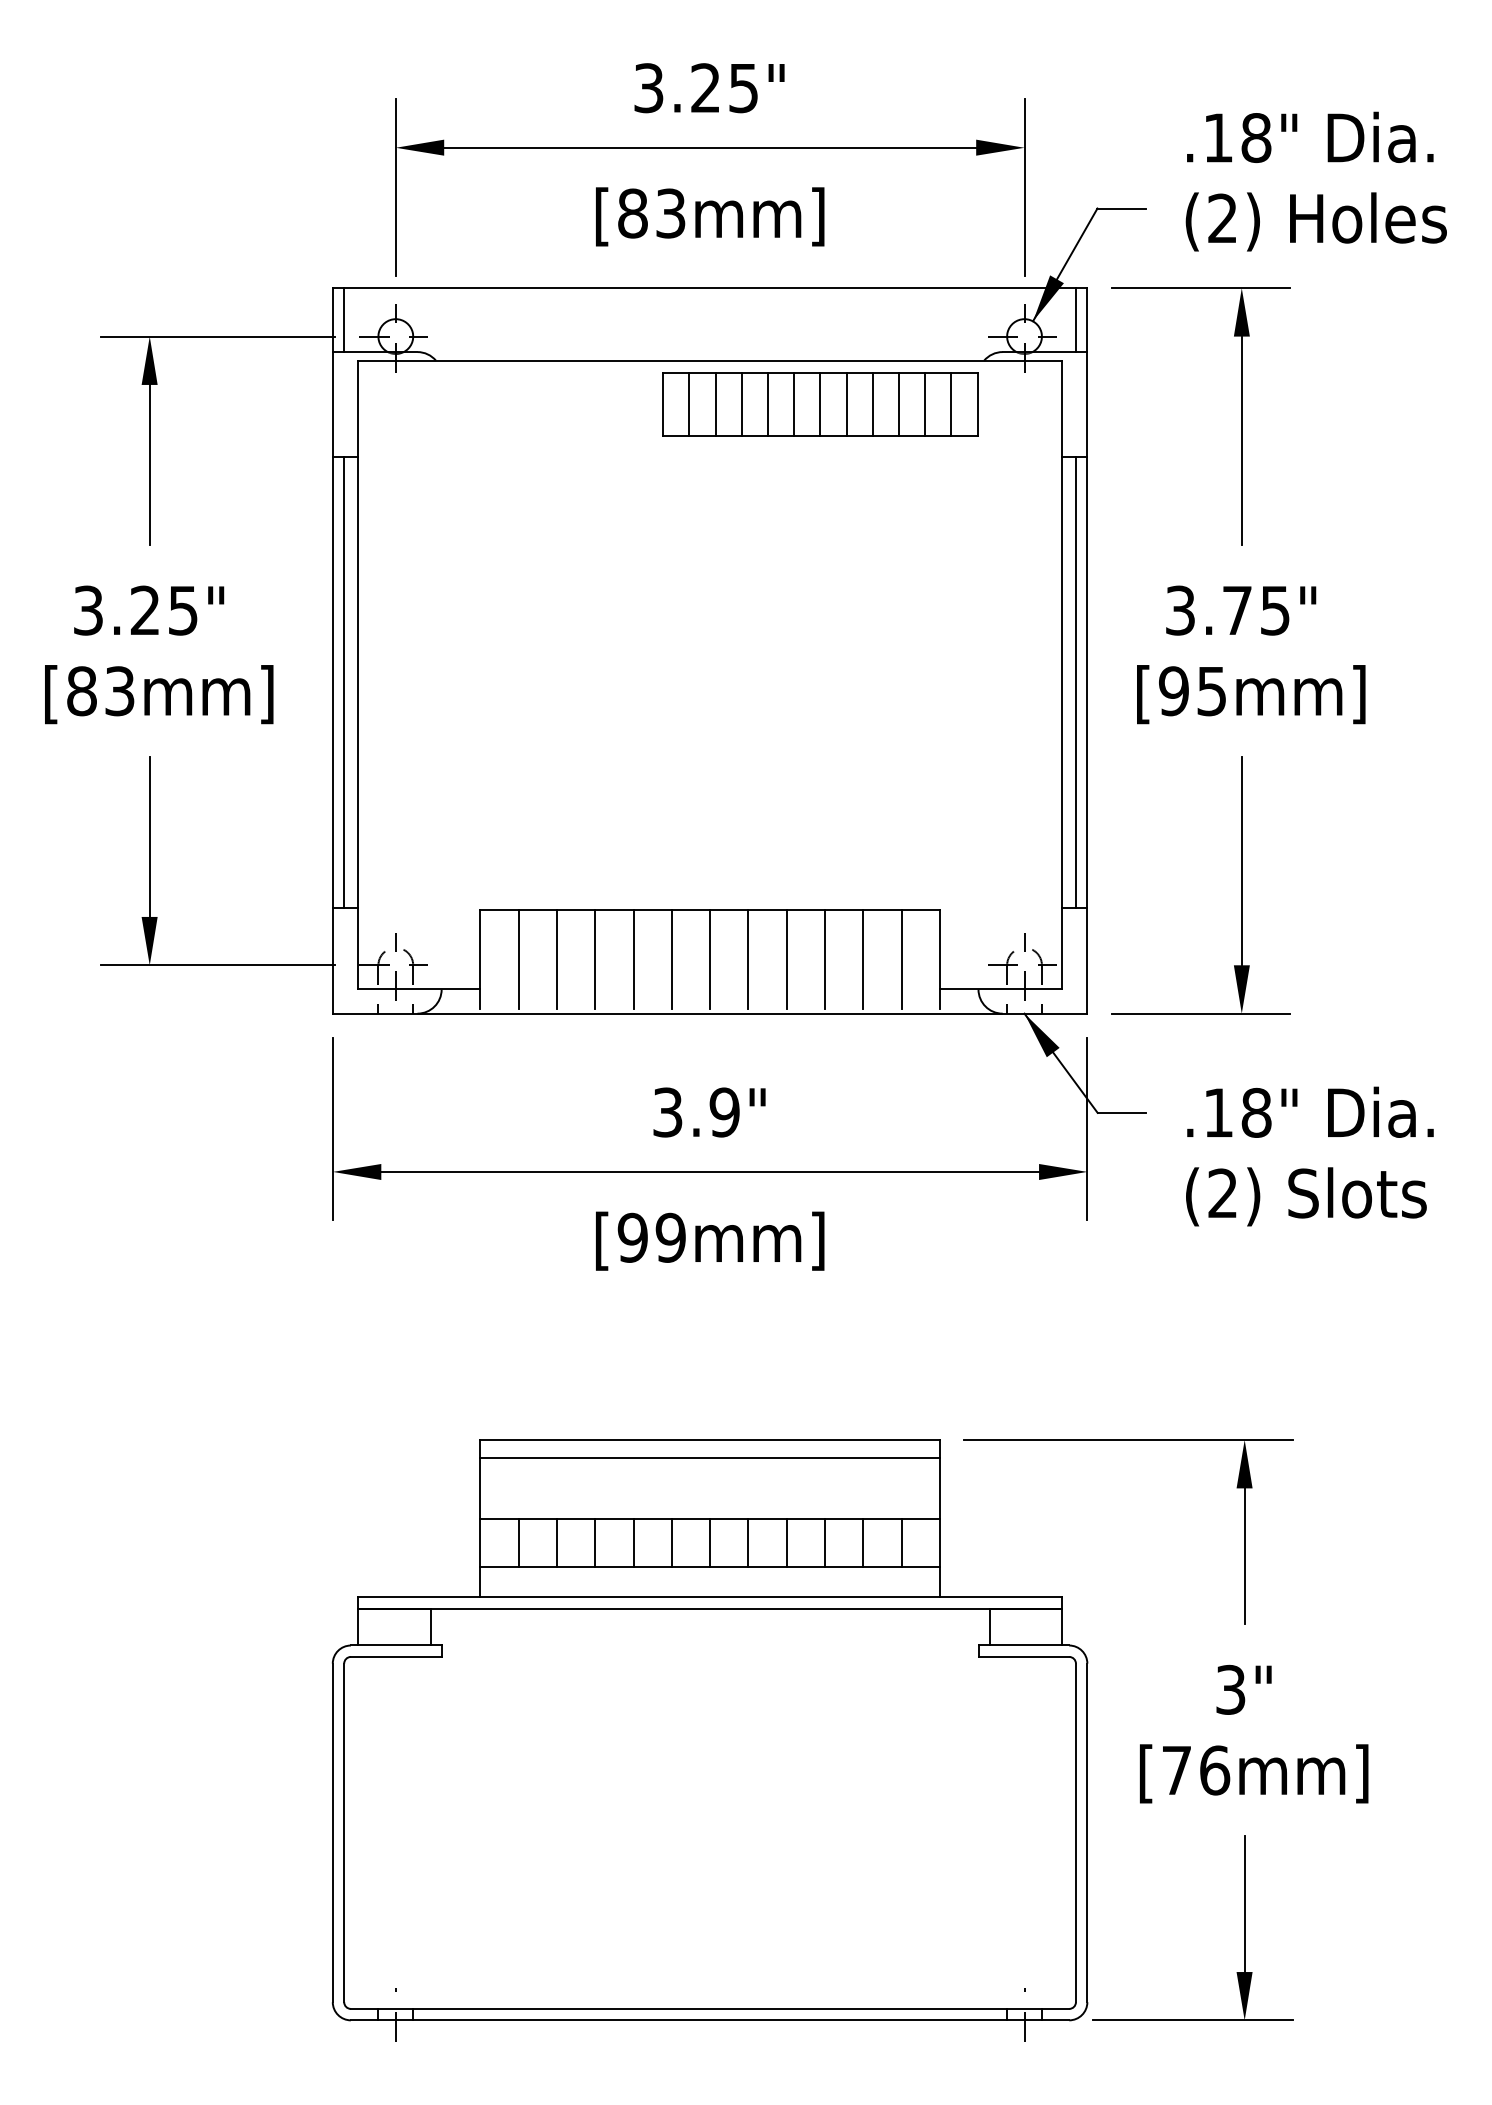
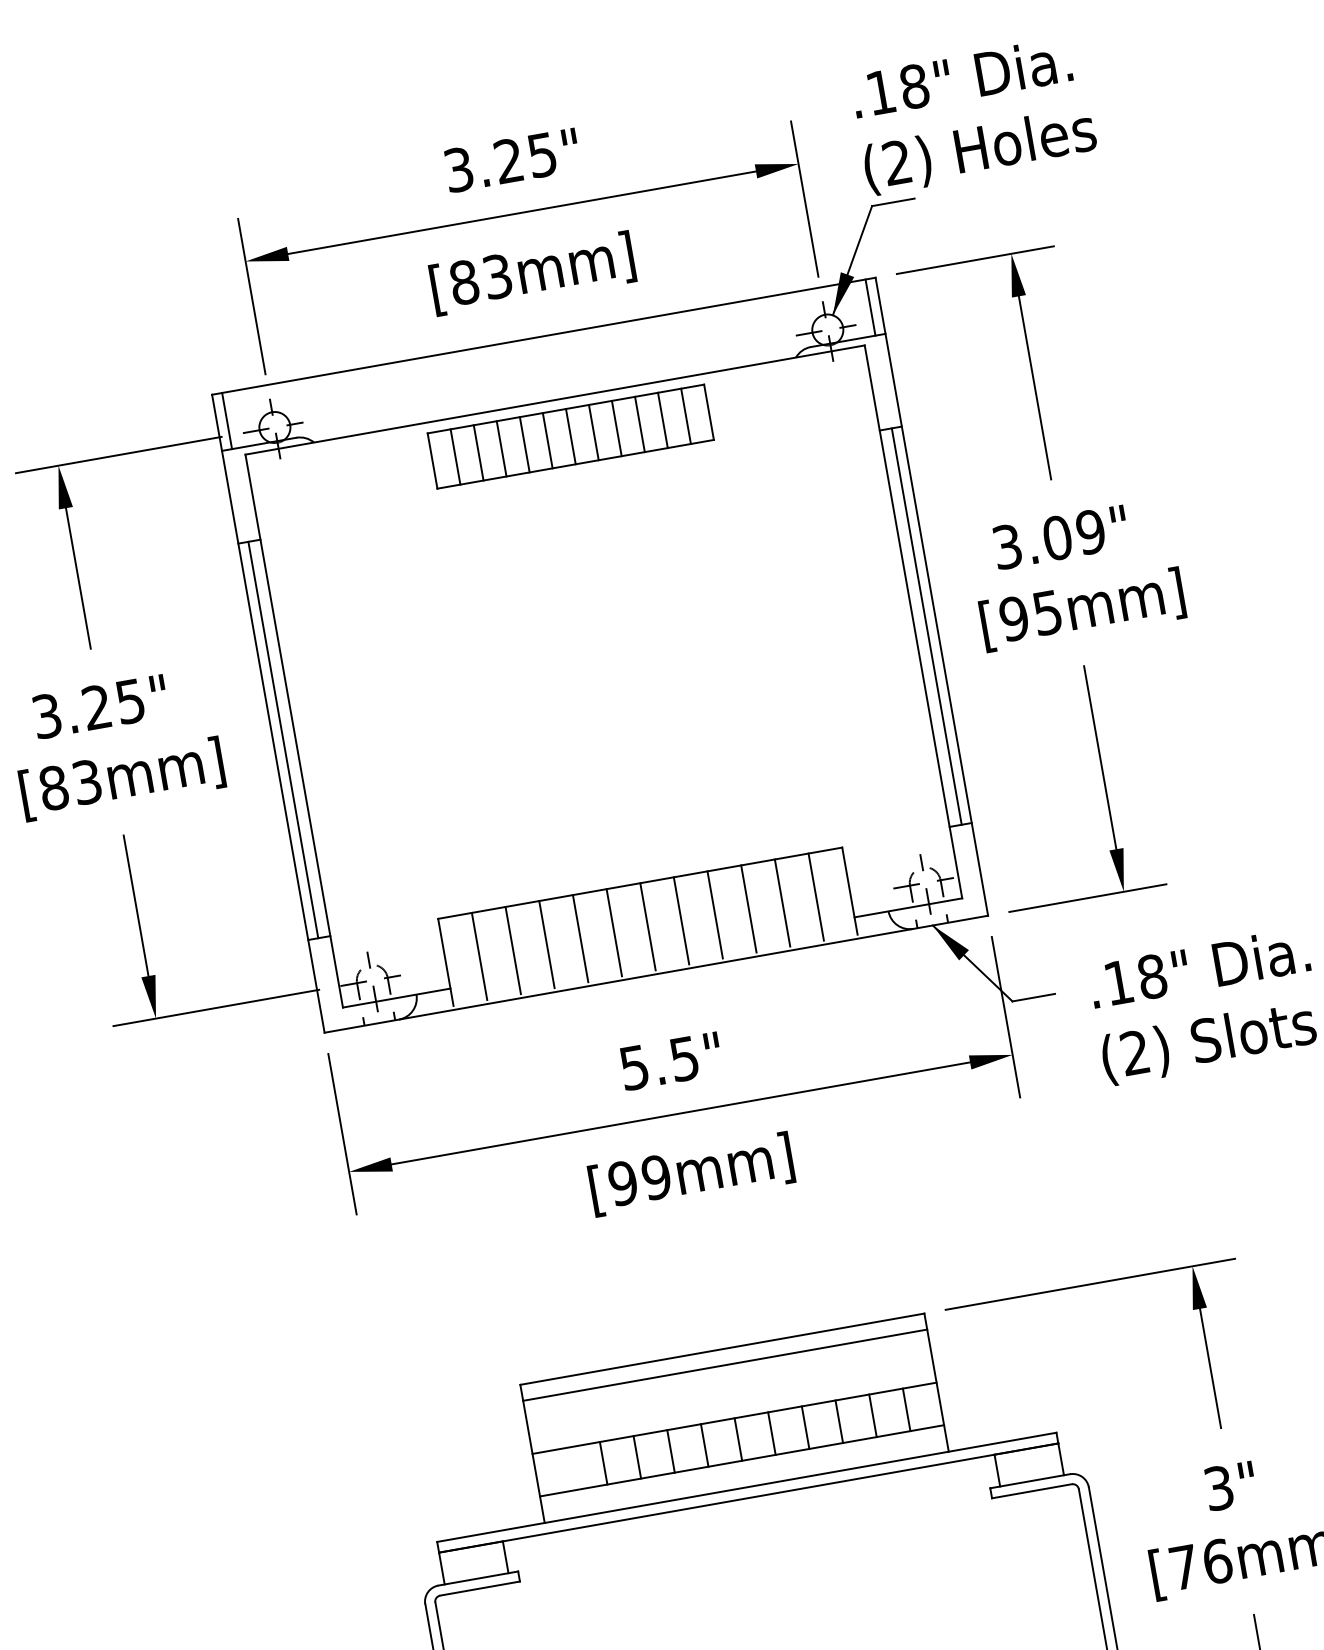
text: (1315, 181) -> (973, 115), moved
part: (820, 404) -> (570, 436), moved
text: (1256, 610) -> (1074, 534), 3.75" -> 3.09"
text: (696, 1112) -> (659, 1063), 3.9" -> 5.5"
line: (518, 1542) -> (569, 1469), removed

